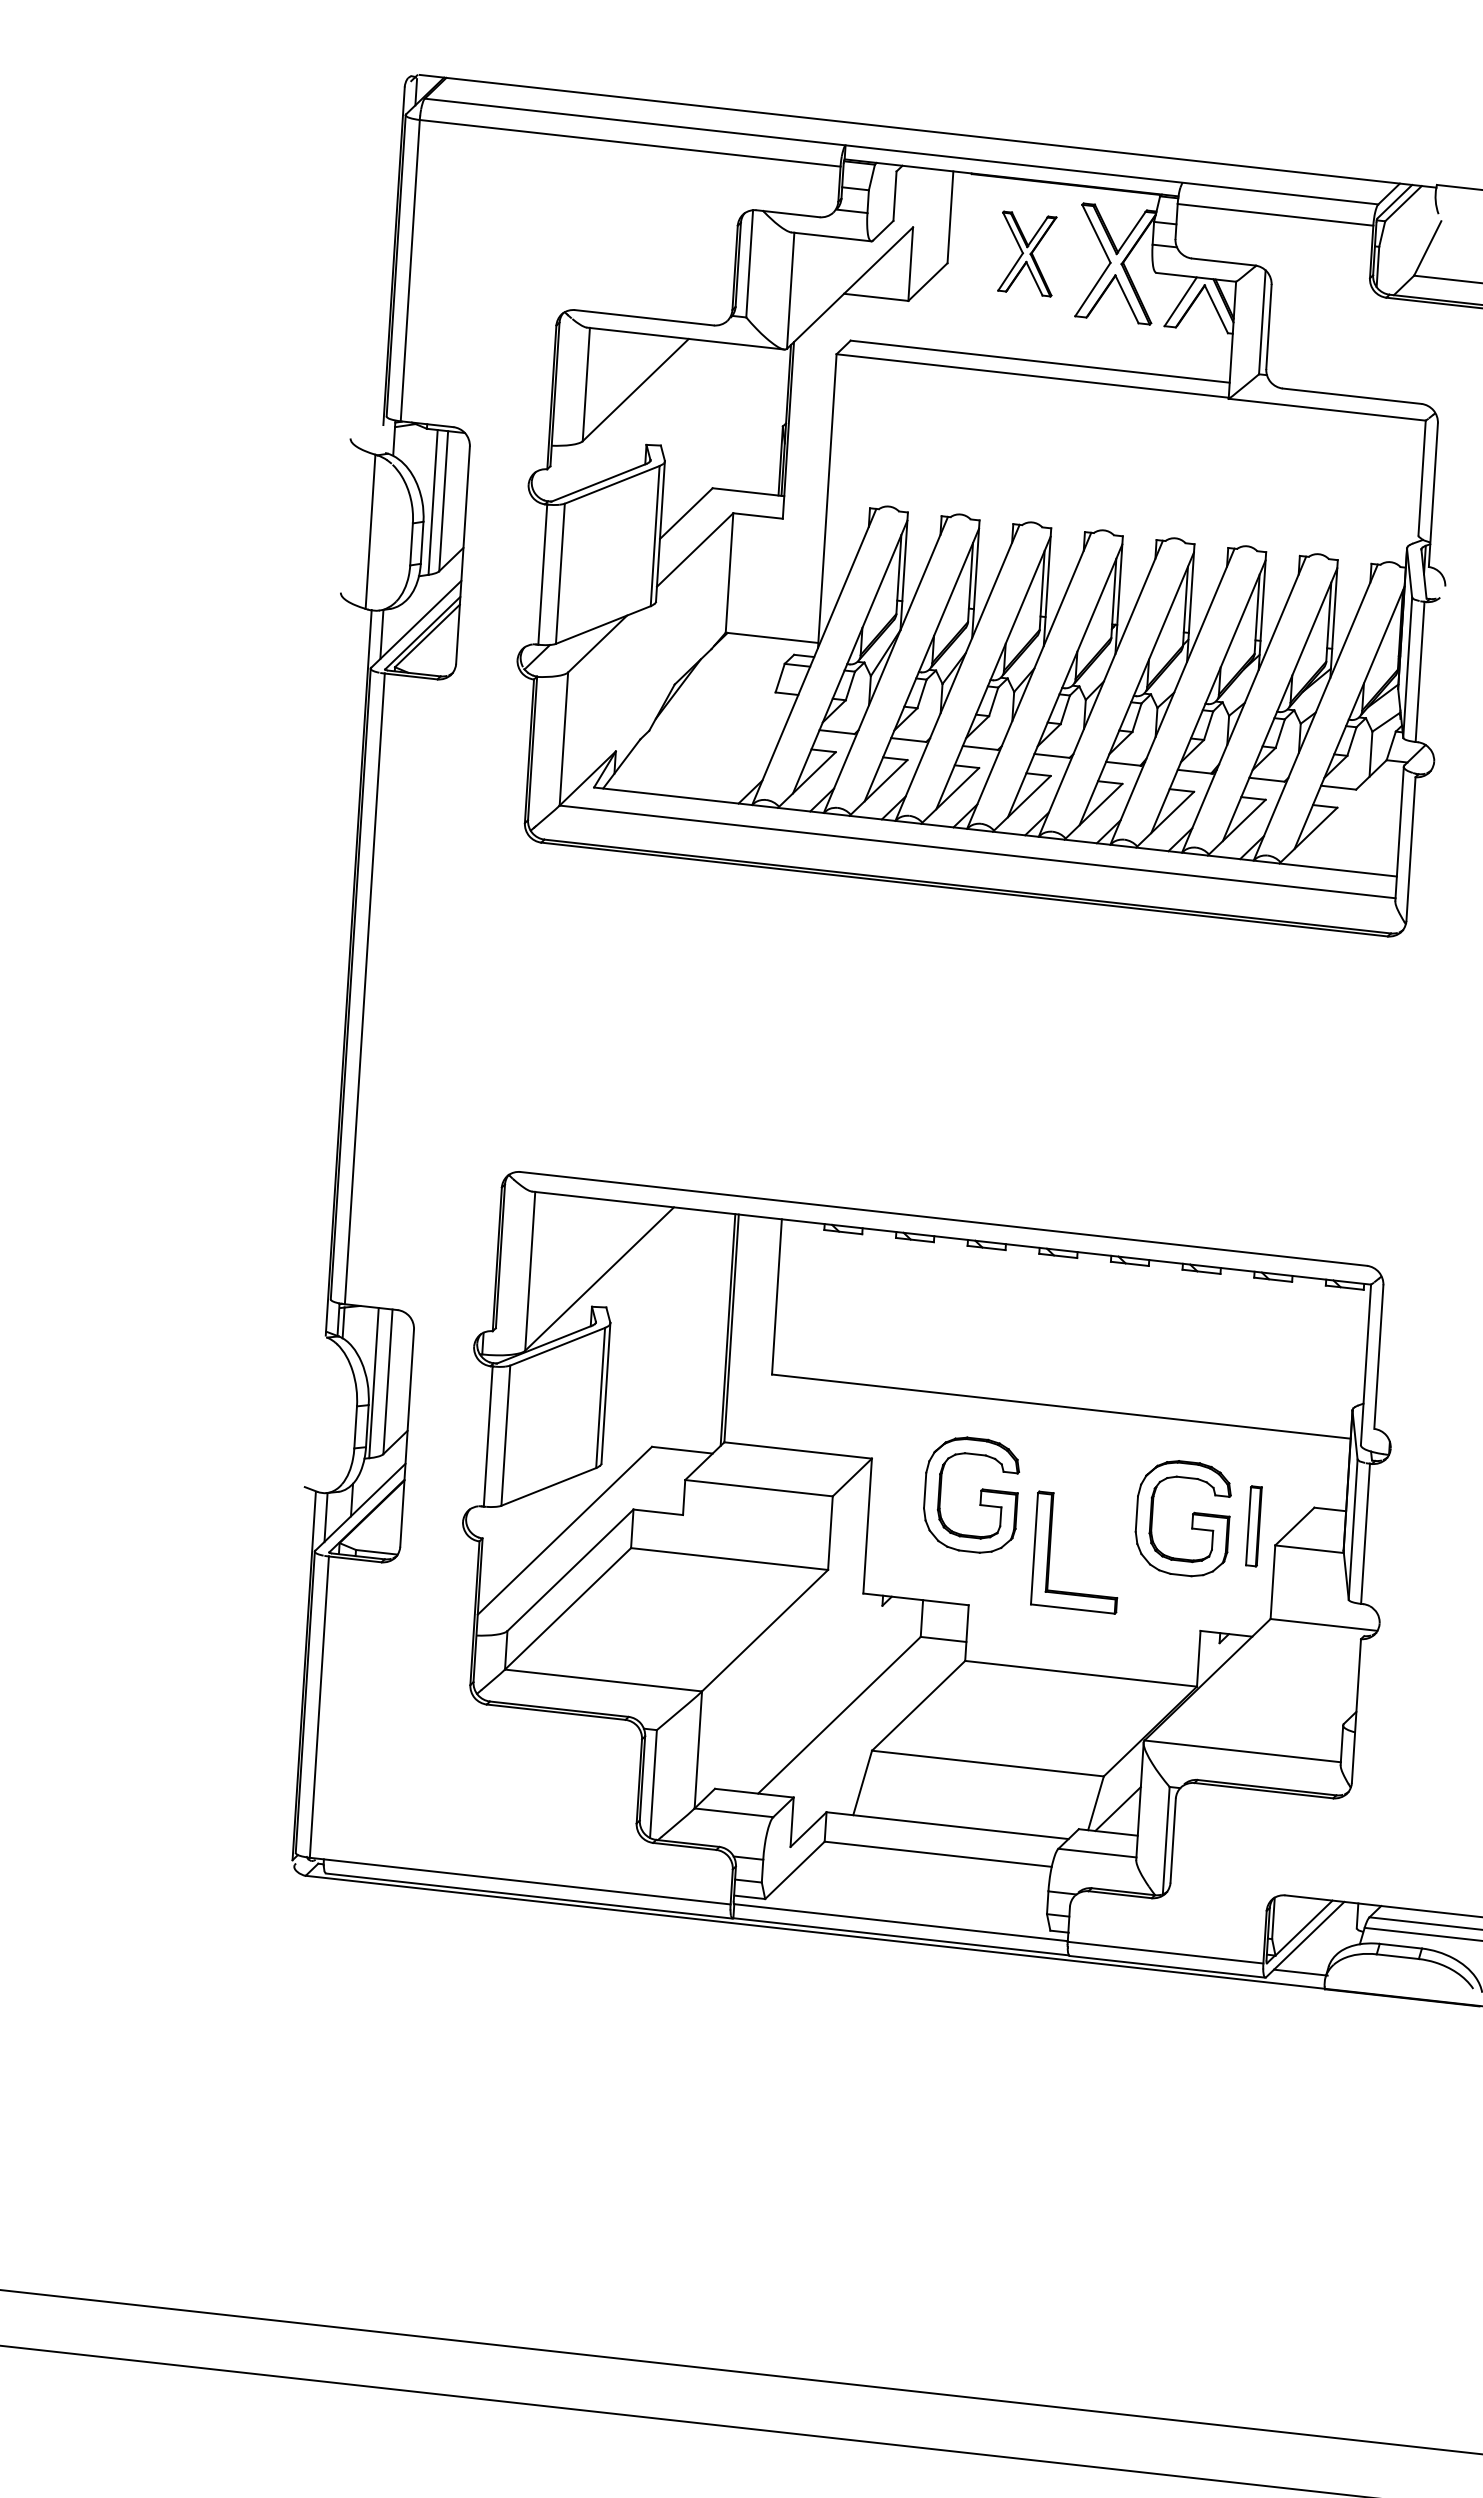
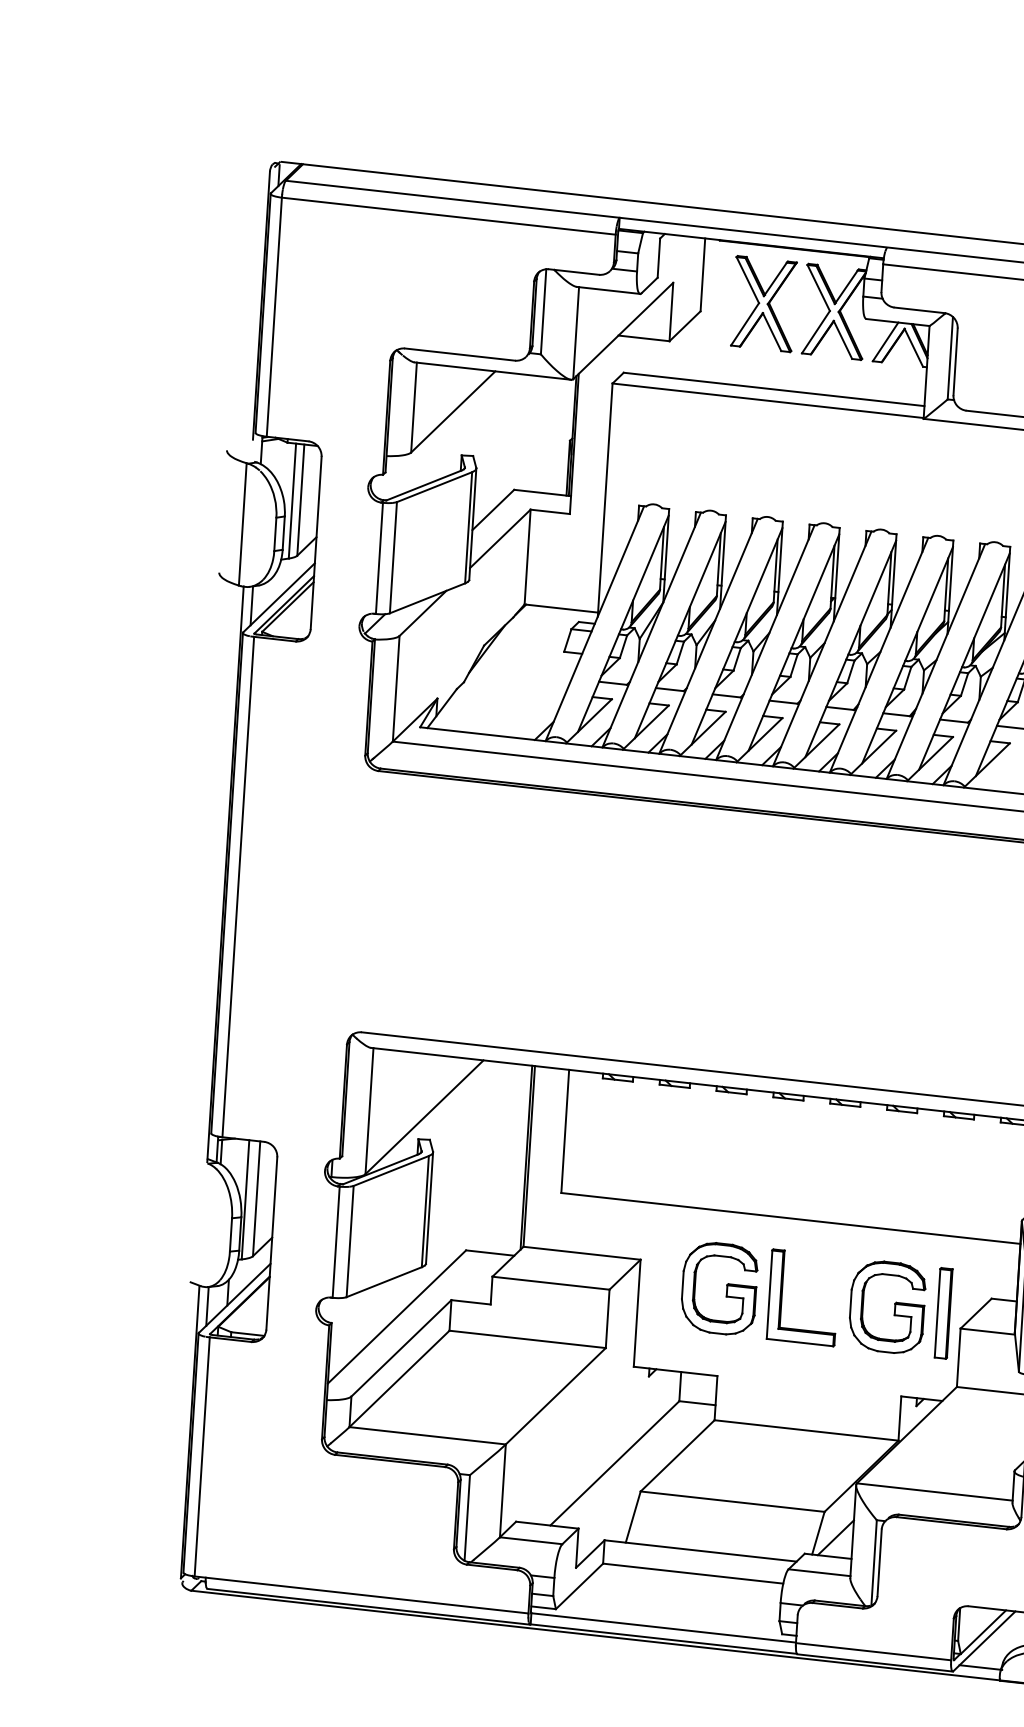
part: (1026, 253) -> (763, 303), size x1.43
part: (1253, 1526) -> (943, 1313), size x1.43
part: (1050, 1552) -> (782, 1297), moved

